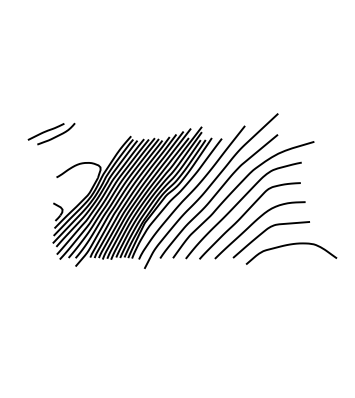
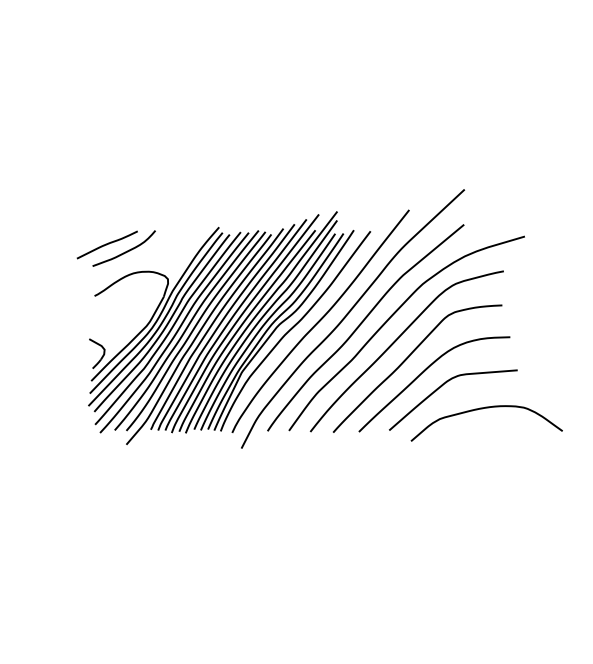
part: (51, 133) -> (116, 247), moved

